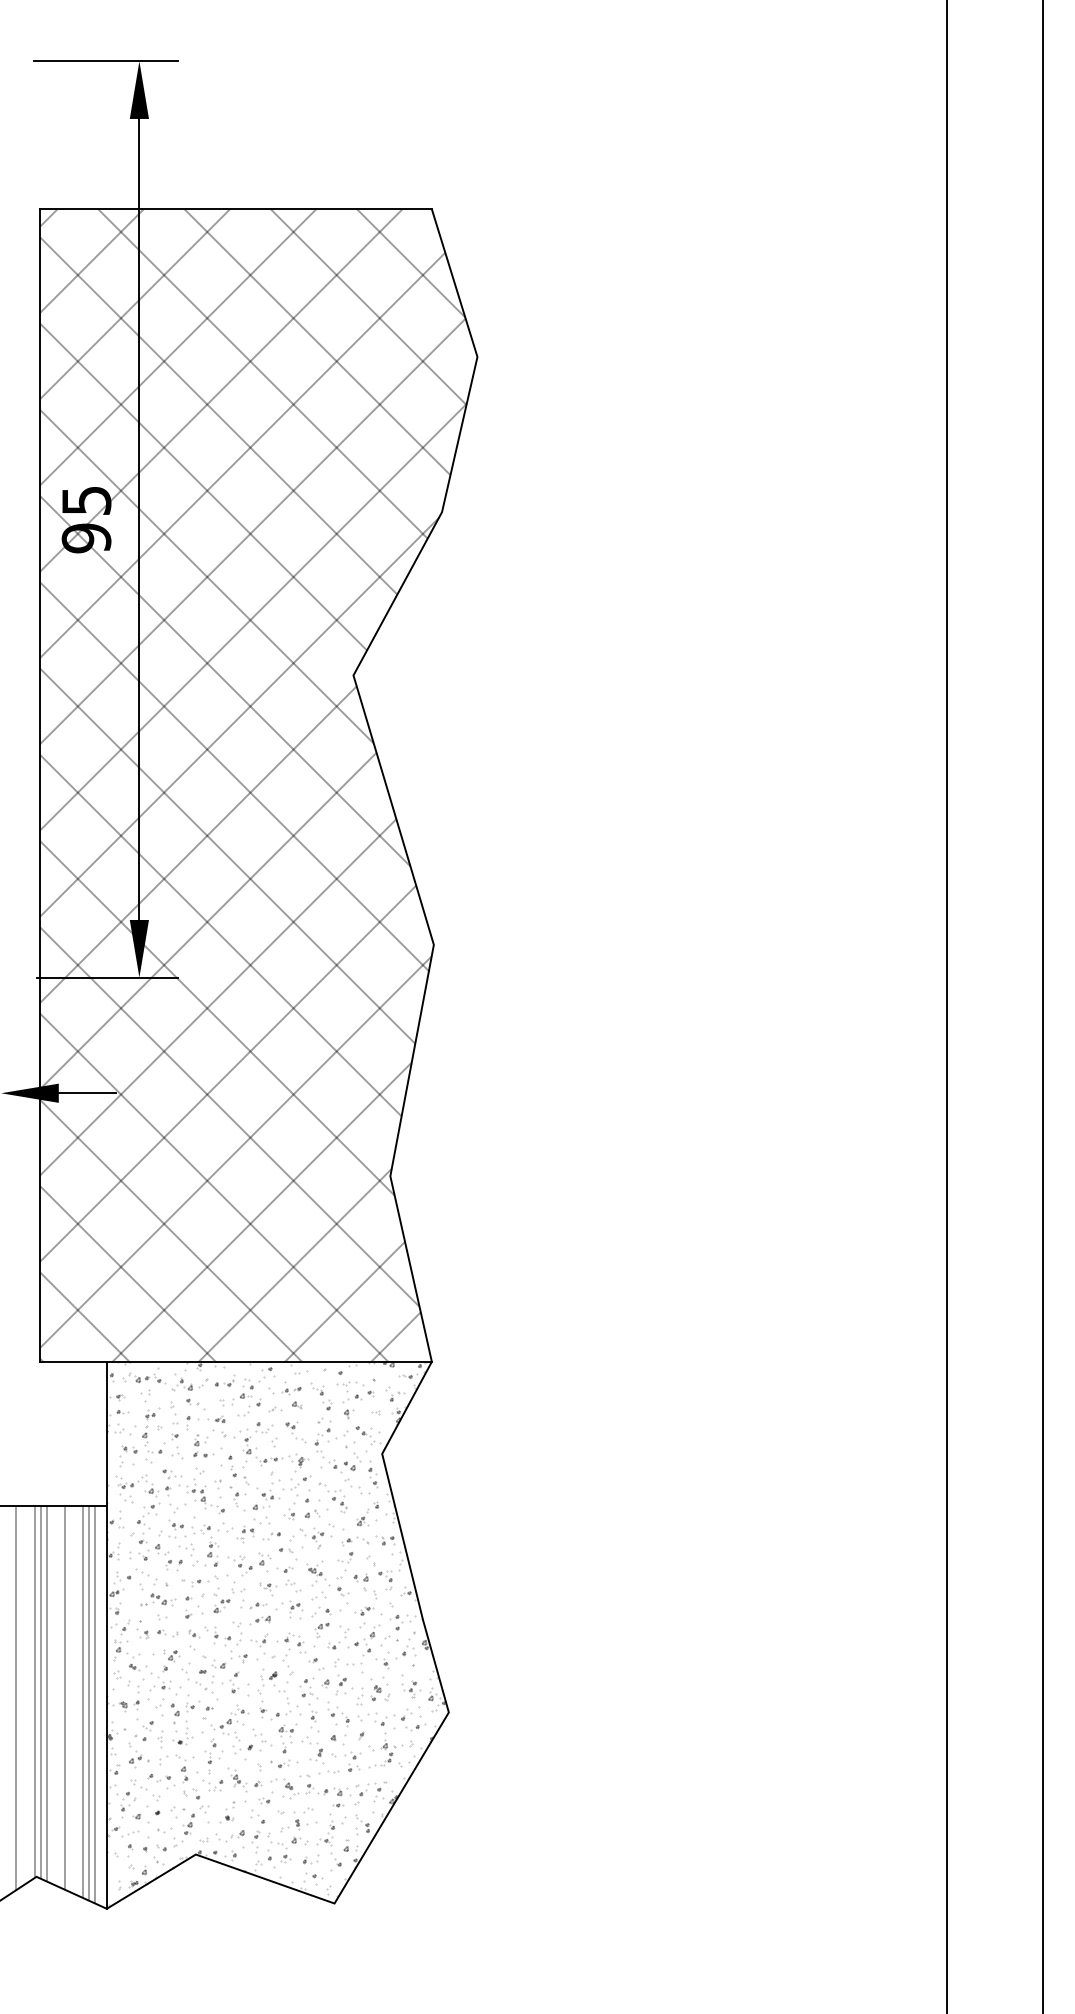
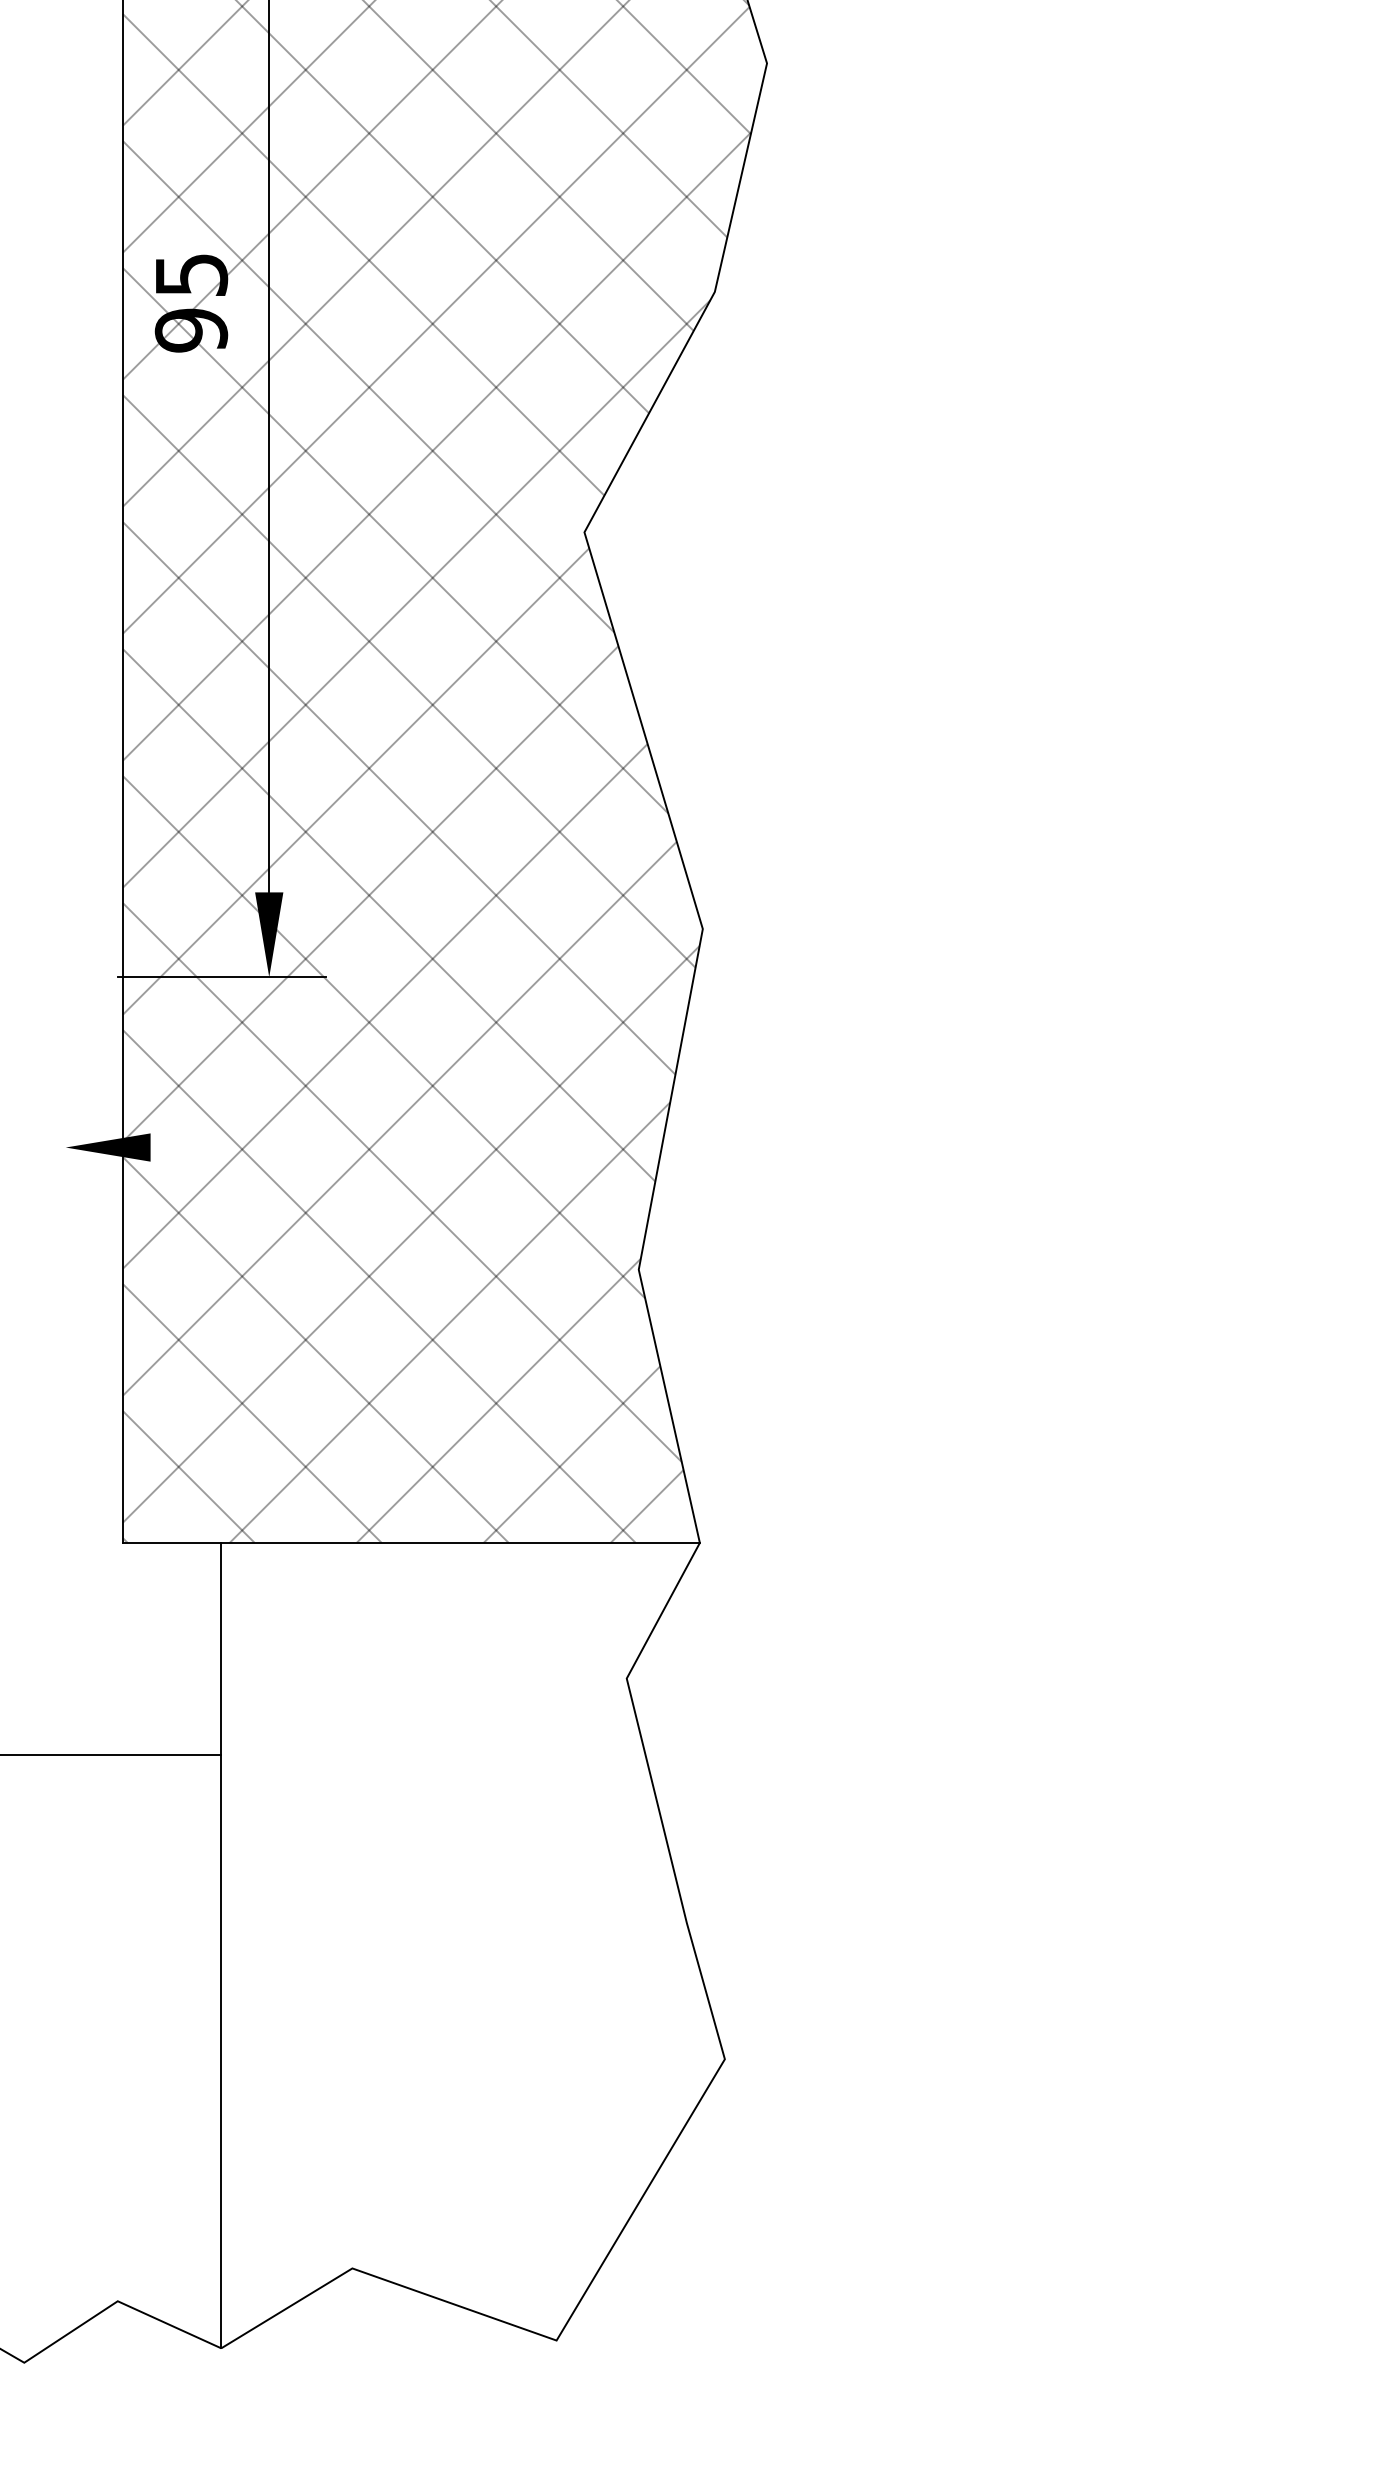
line: (87, 1093) -> (192, 1147), removed
hatch: (275, 1633) -> (469, 1942), removed
hatch: (55, 1704) -> (145, 2047), removed

